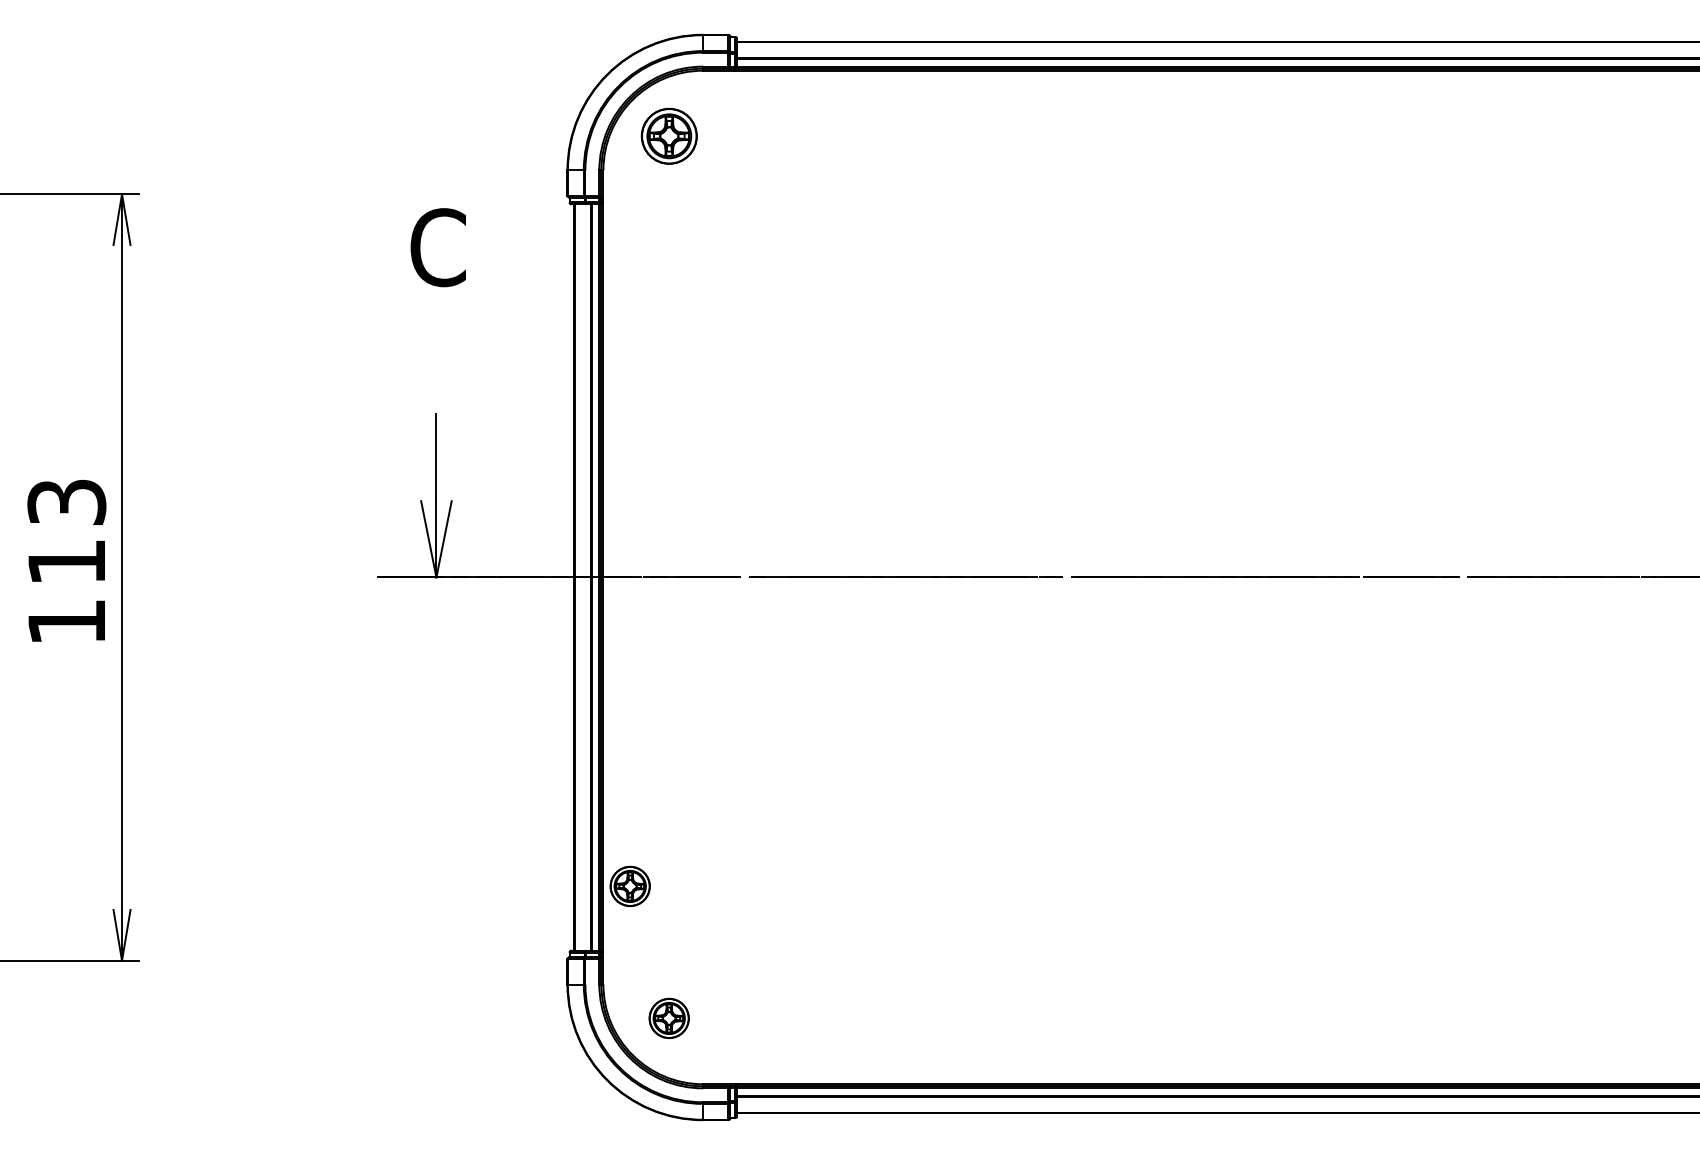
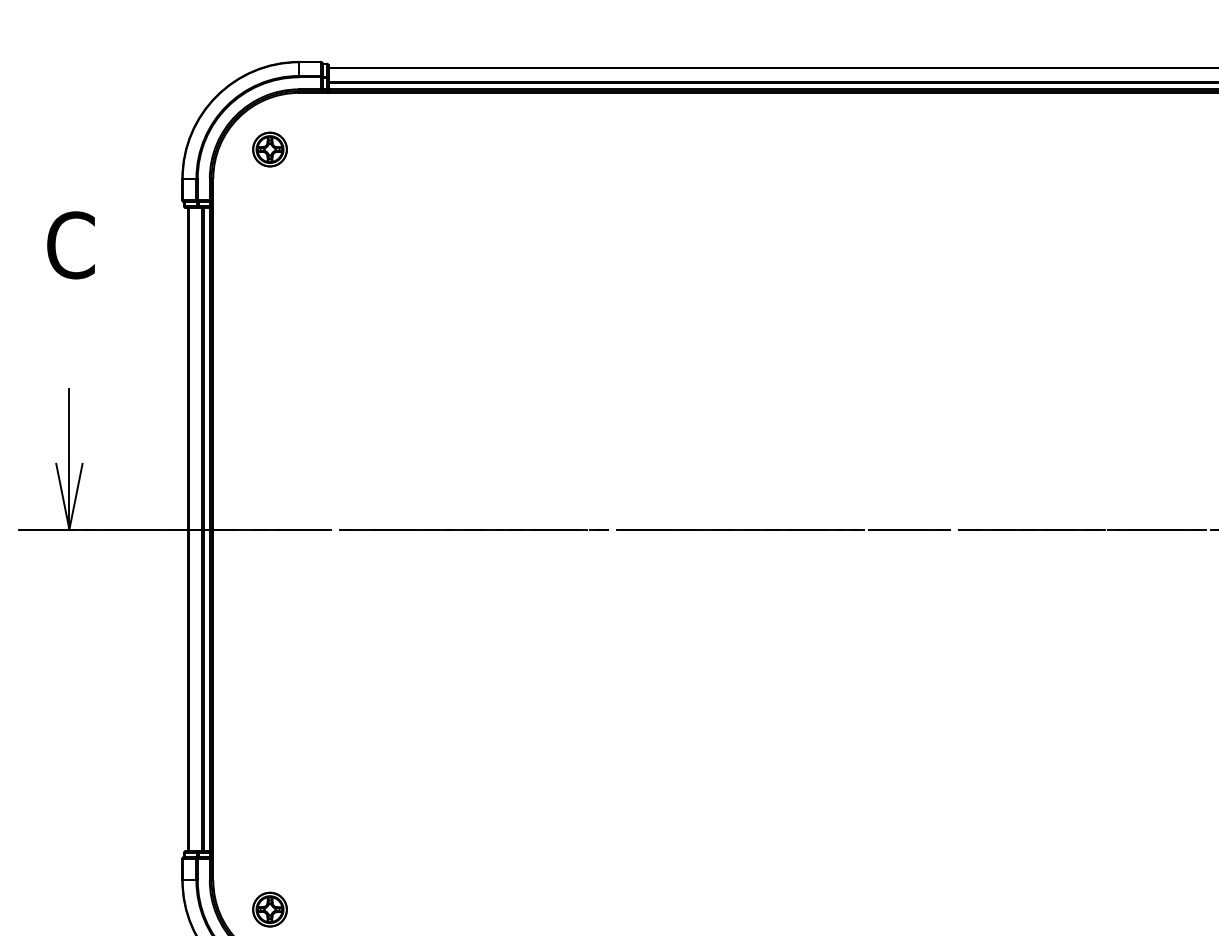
part: (668, 136) -> (269, 149), size x0.71
part: (629, 885) -> (235, 795), removed

